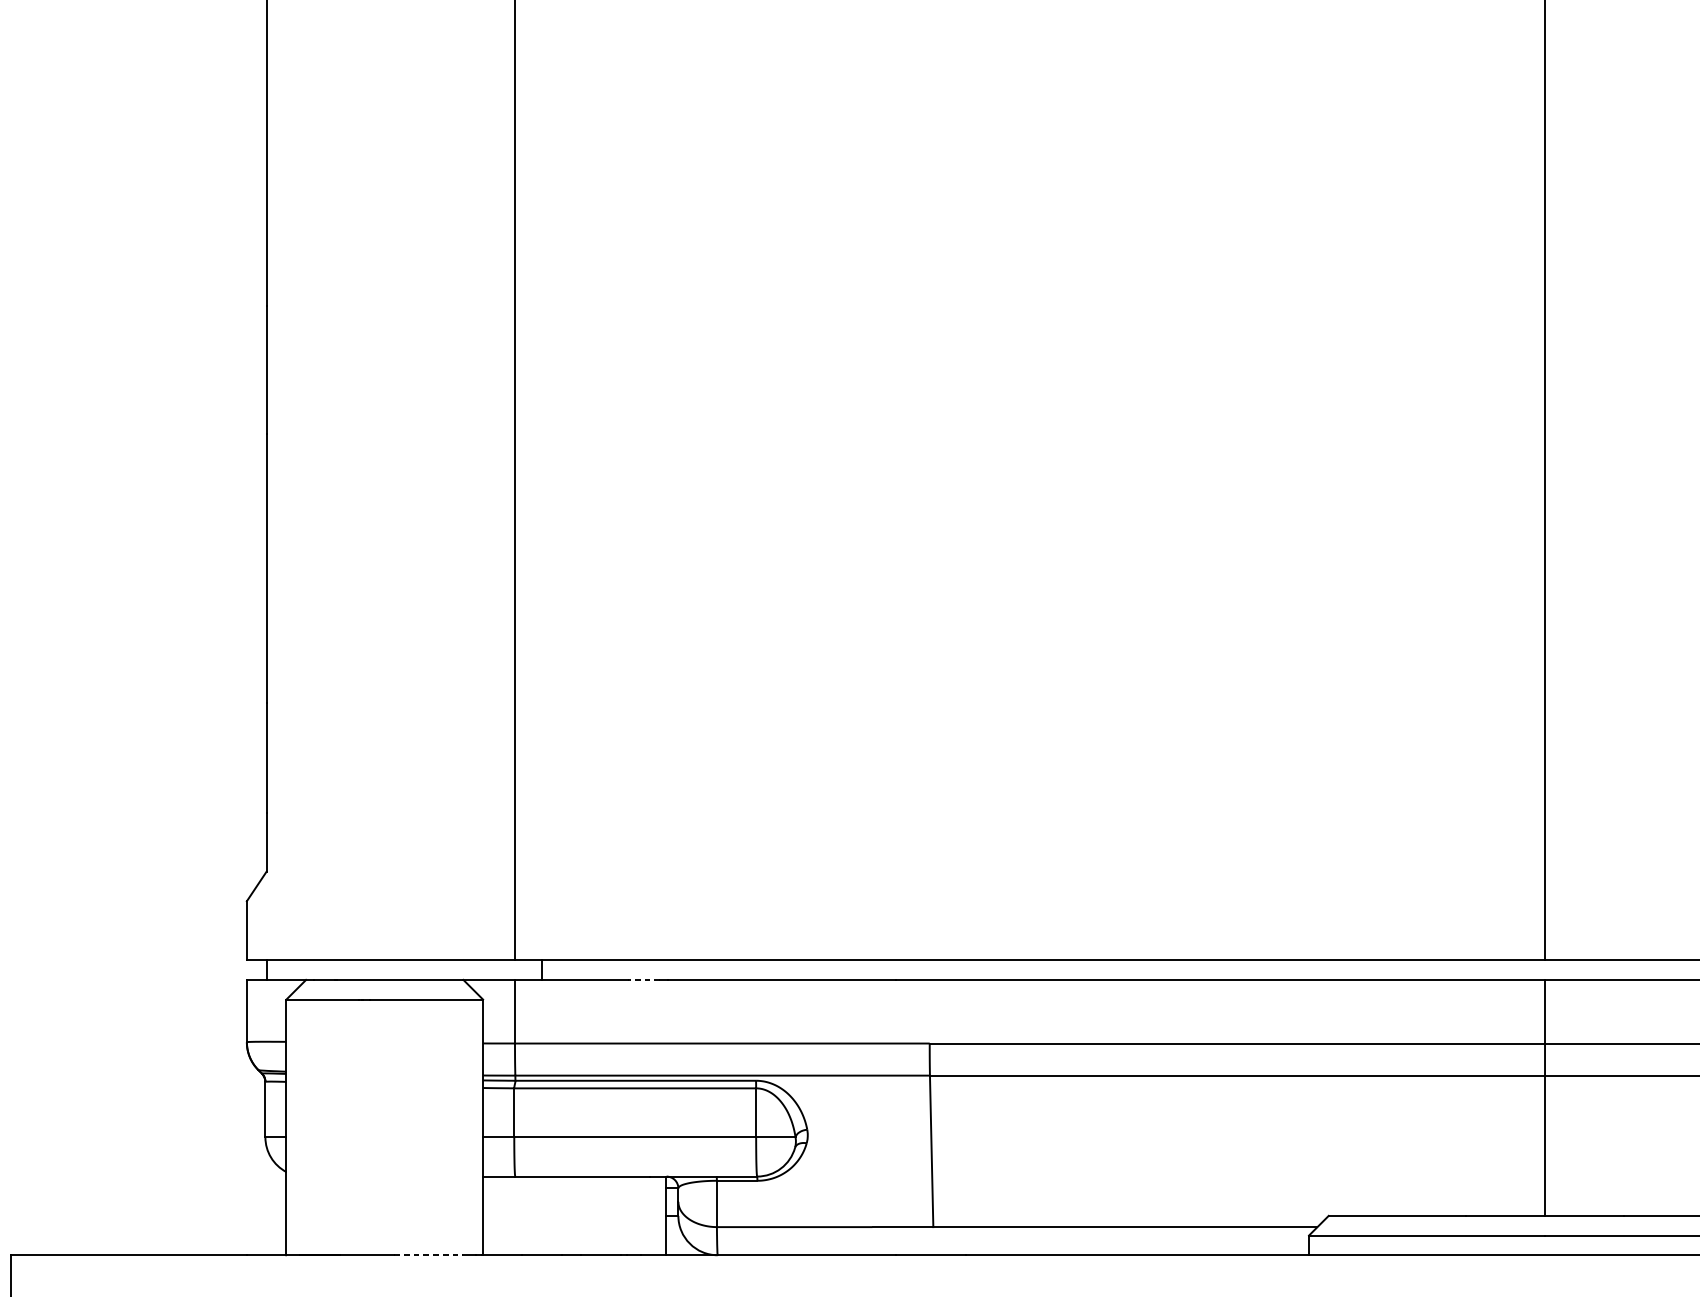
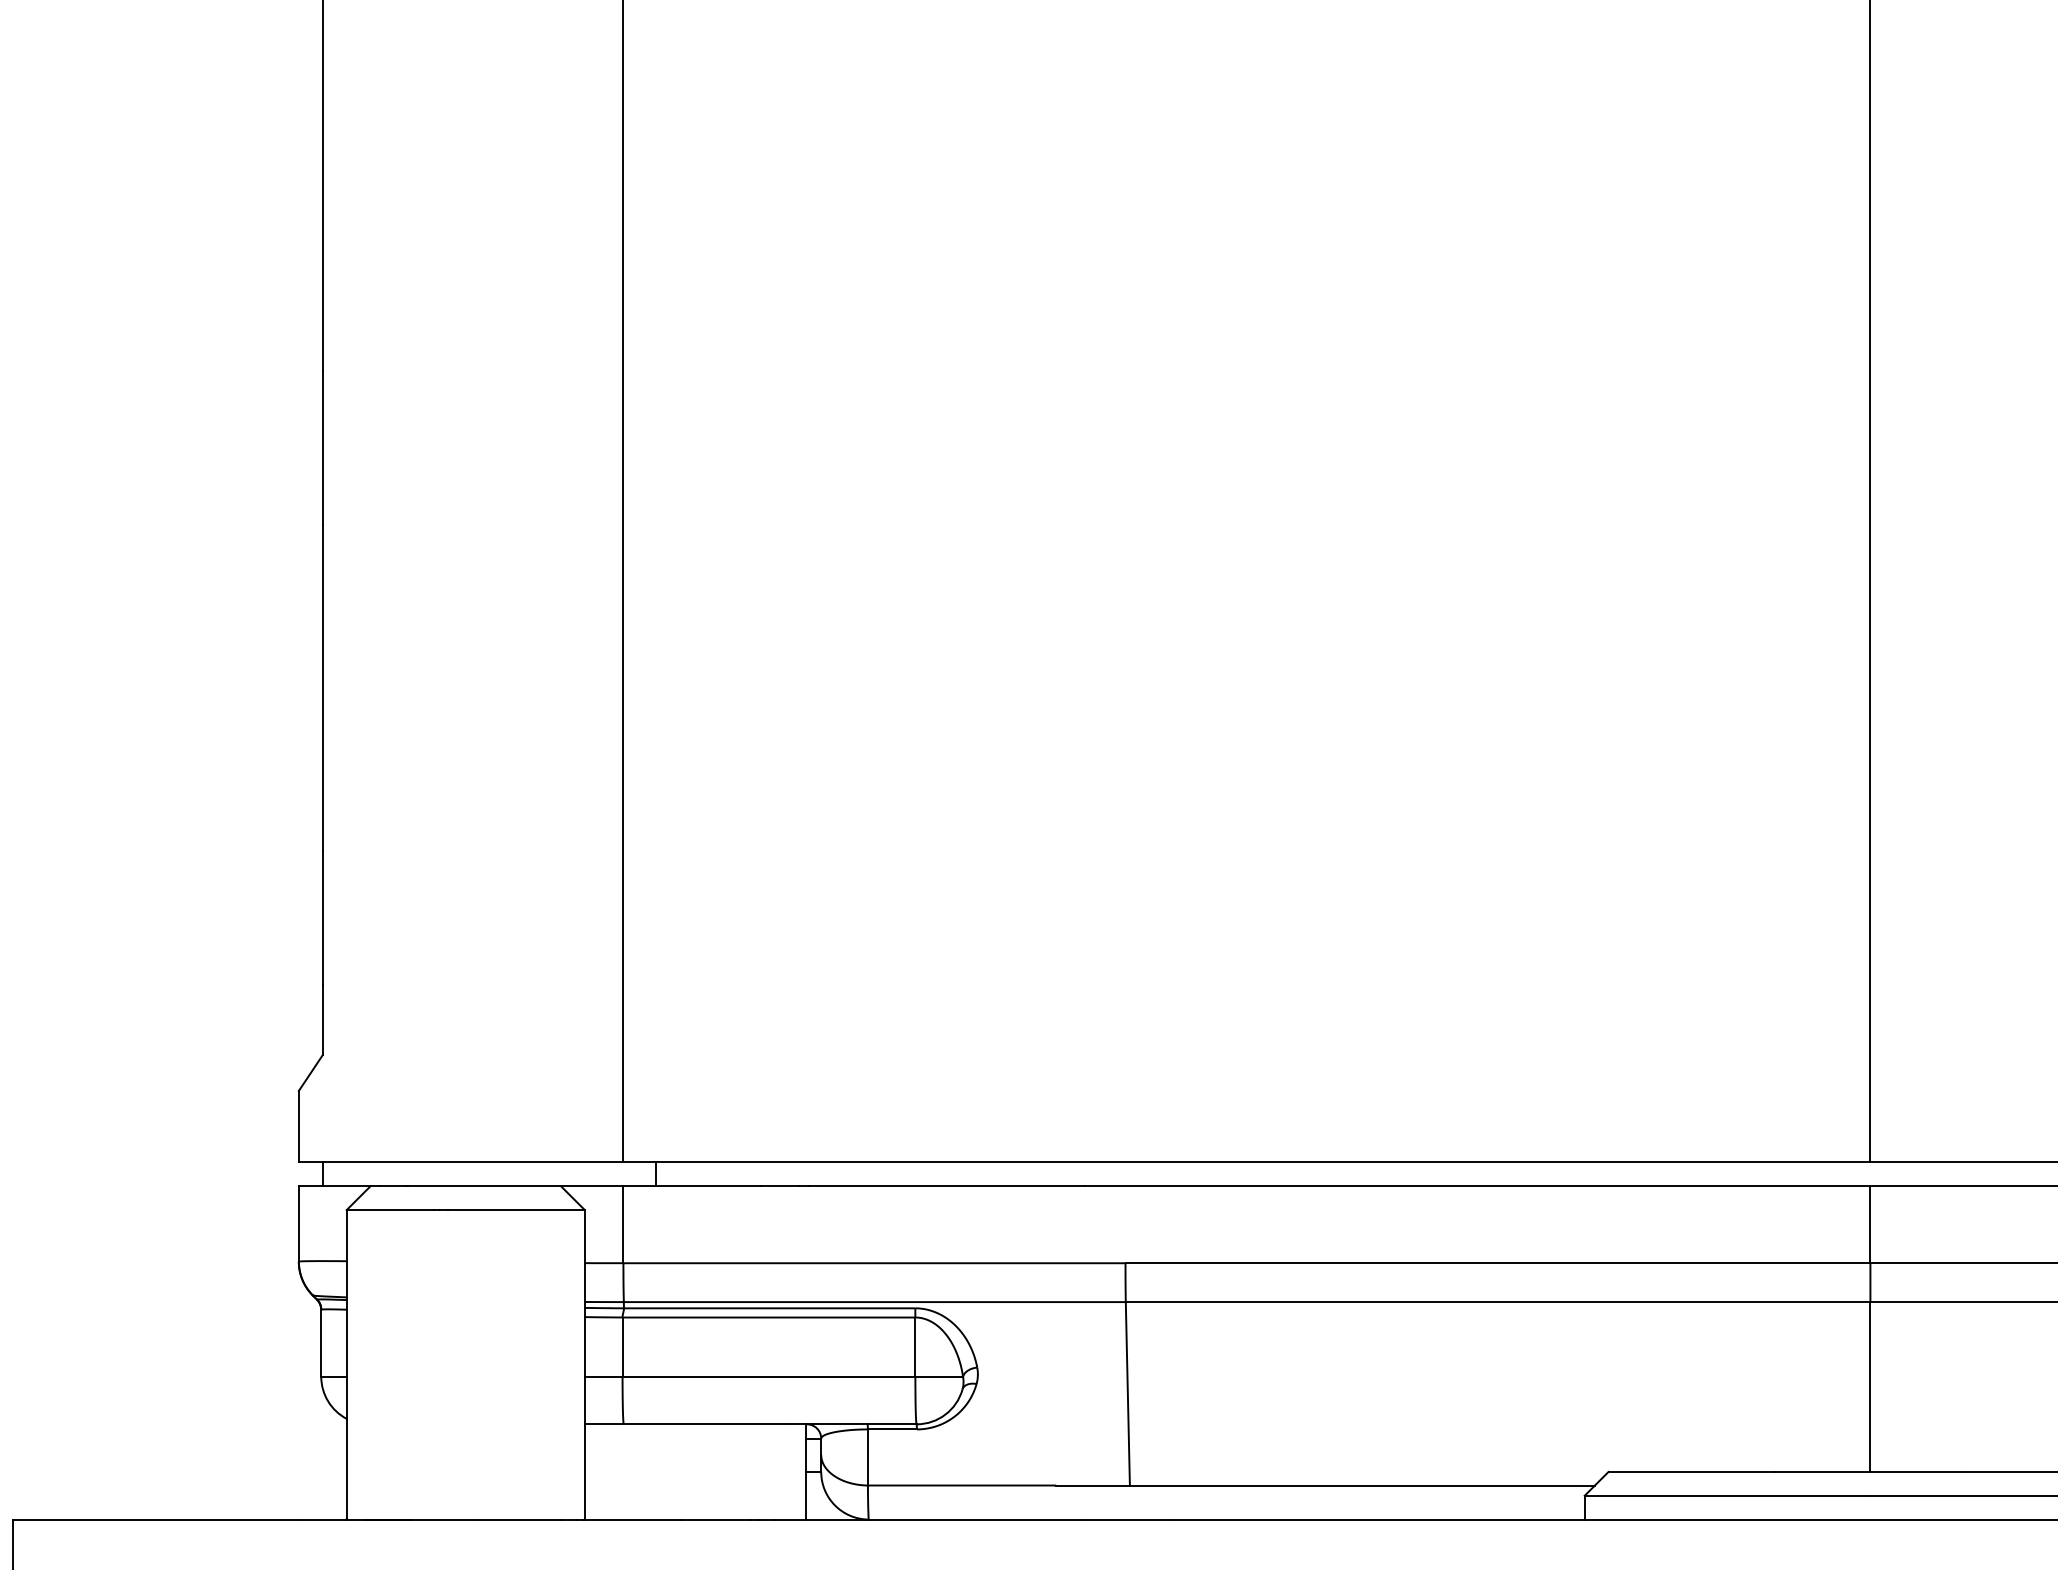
line: (643, 980) -> (779, 1186), dashed -> solid
line: (429, 1255) -> (519, 1519), dashed -> solid

